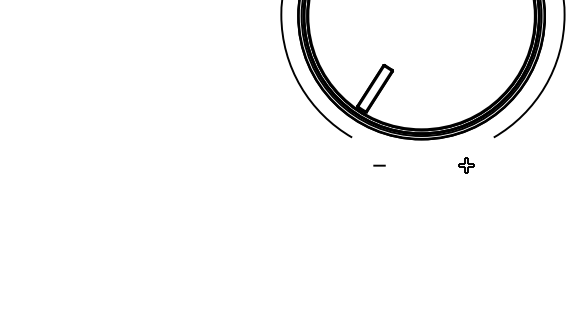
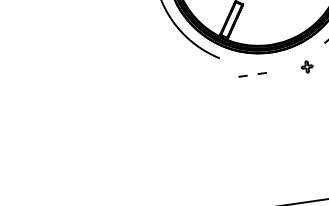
line: (405, 165) -> (262, 73), added

